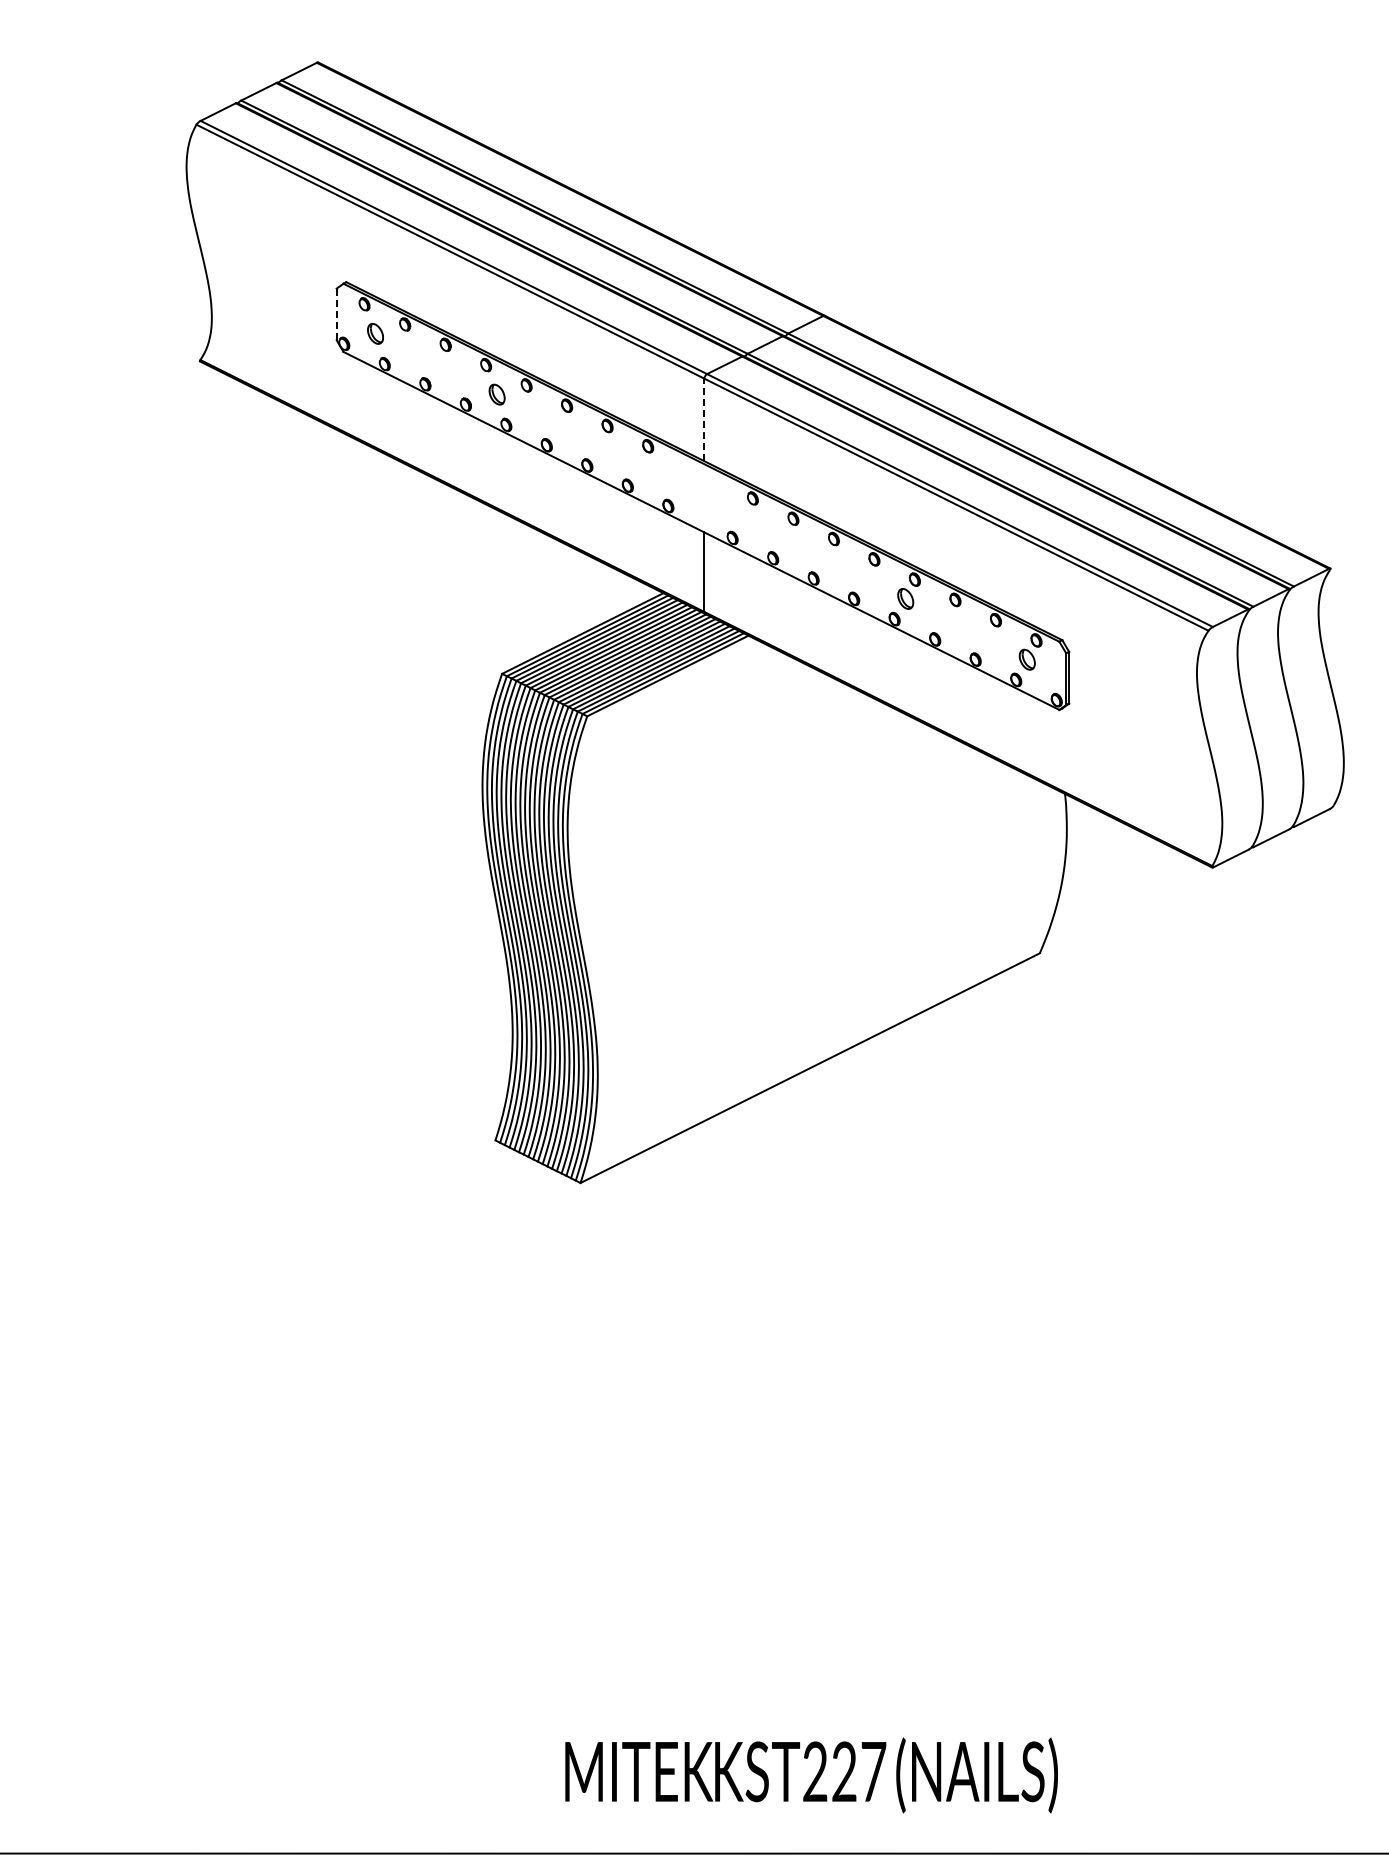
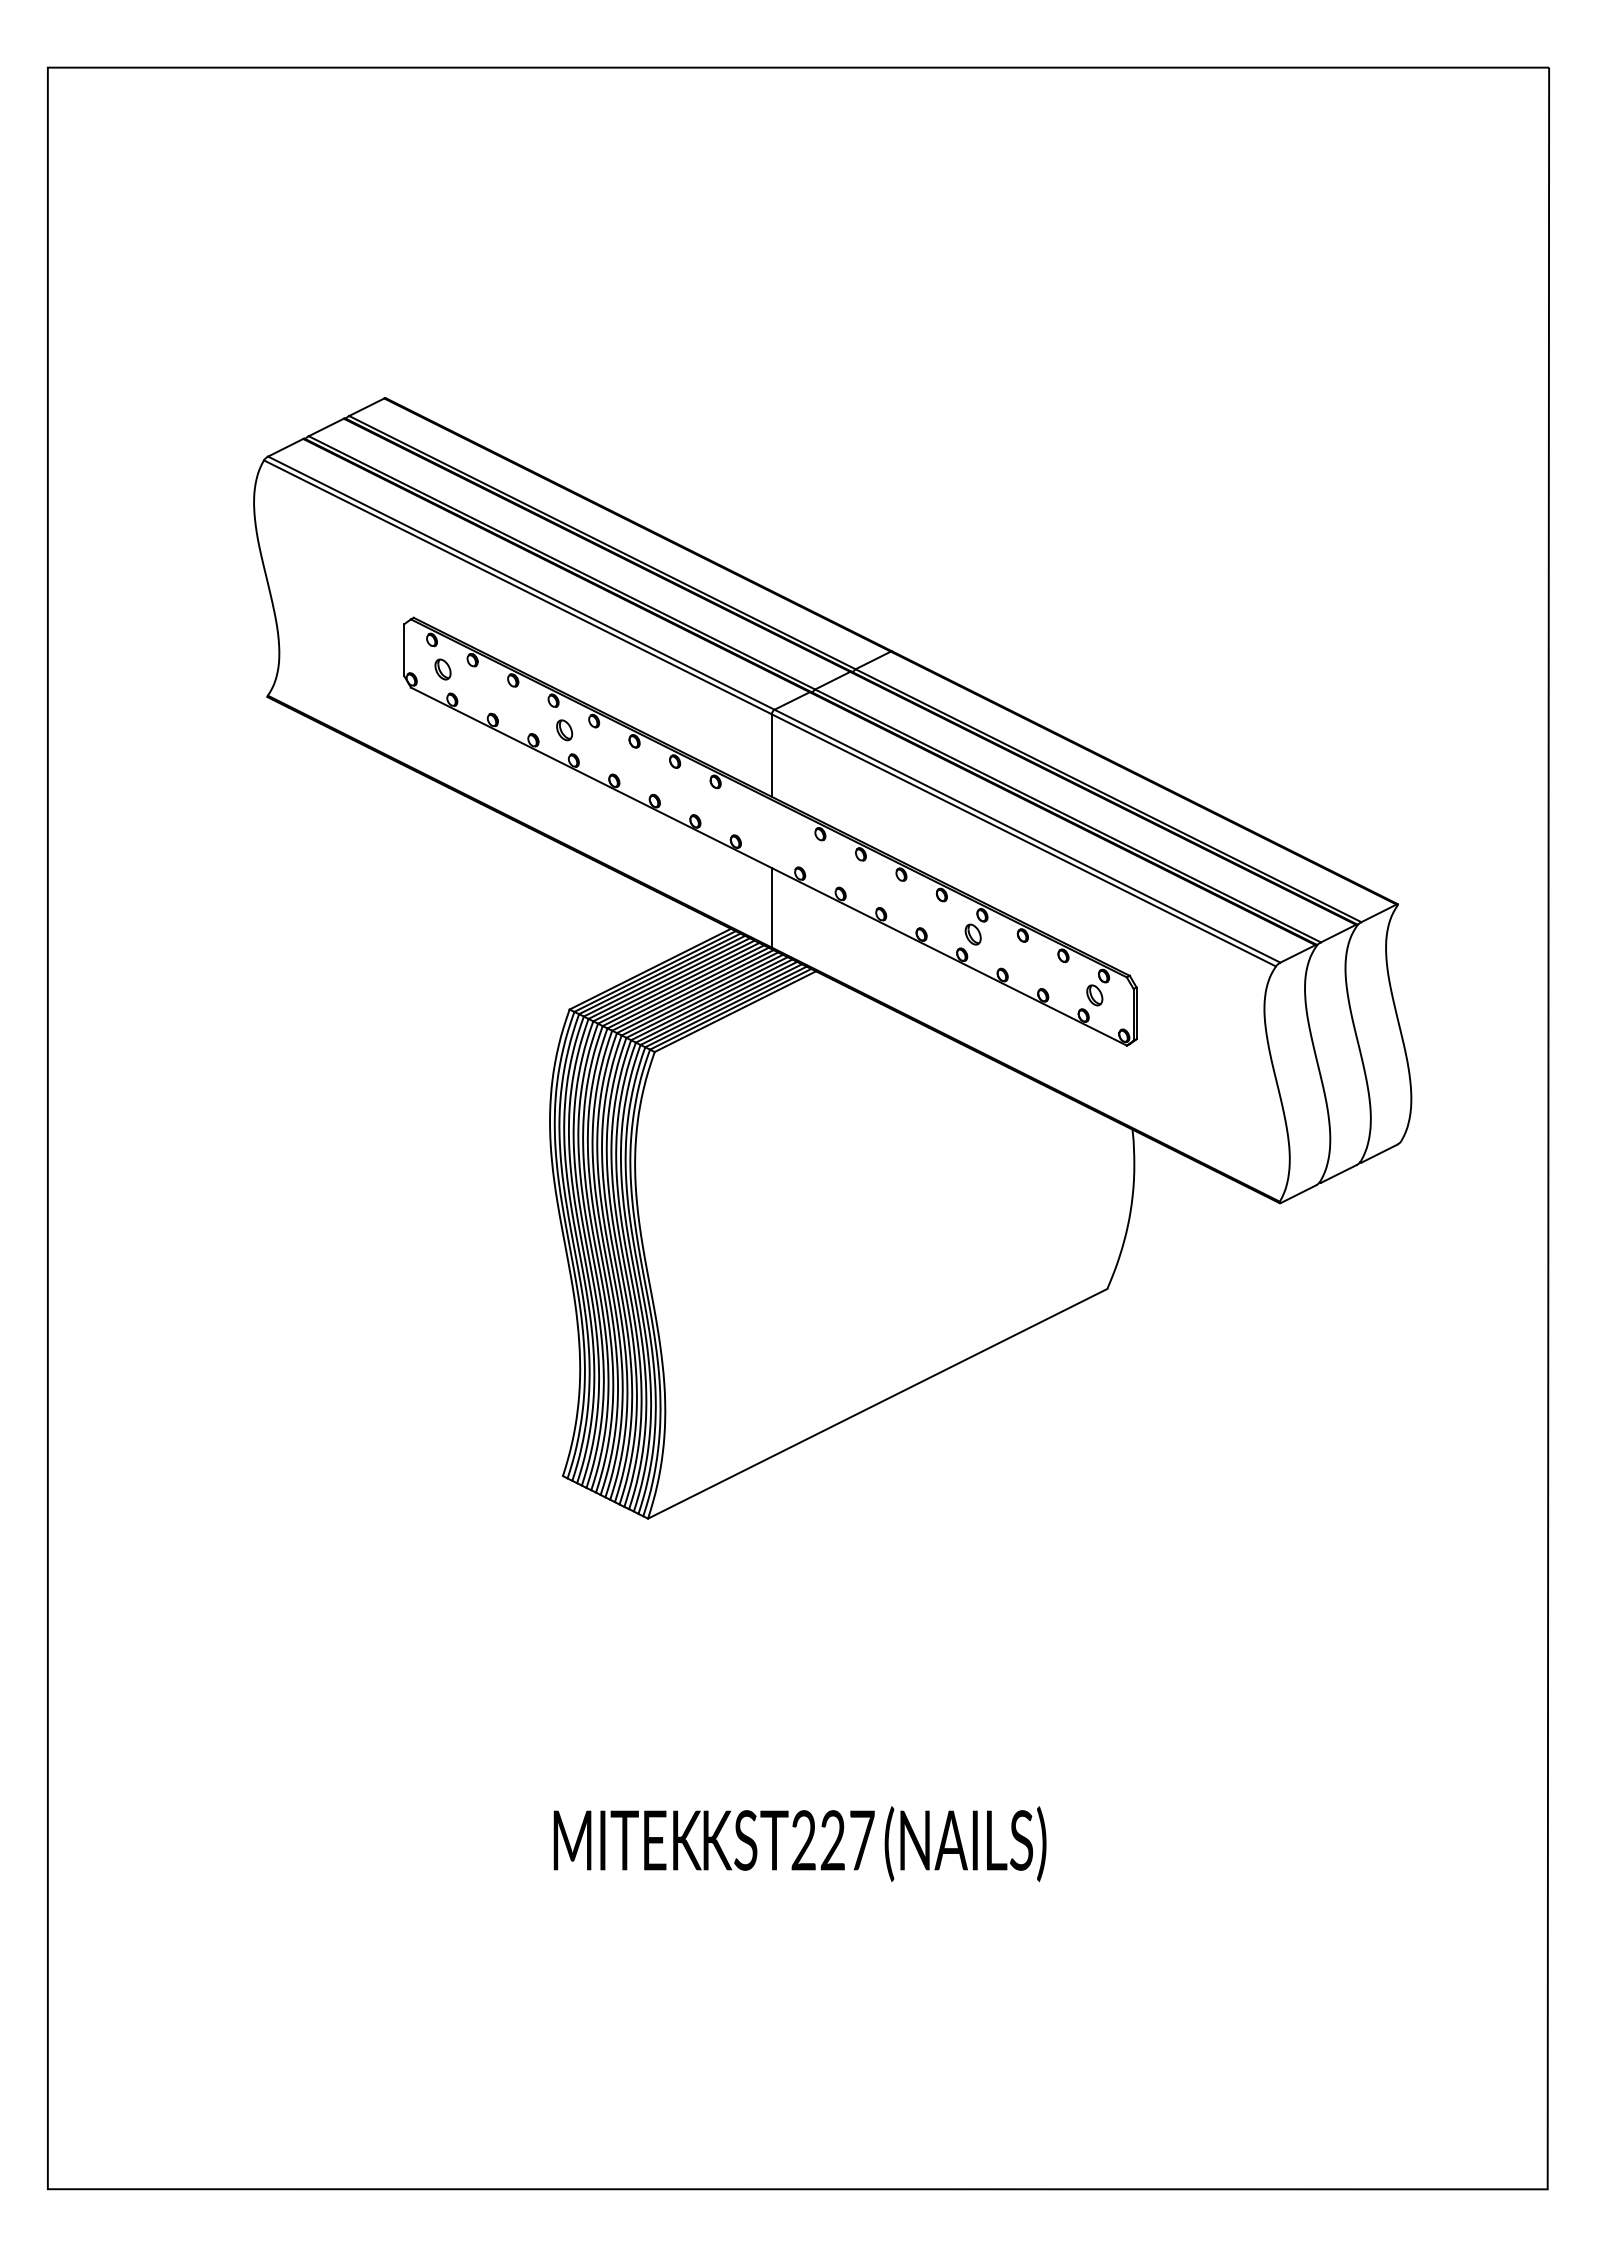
line: (337, 314) -> (404, 650), dashed -> solid
line: (704, 419) -> (771, 755), dashed -> solid
text: (811, 1775) -> (799, 1844), moved

